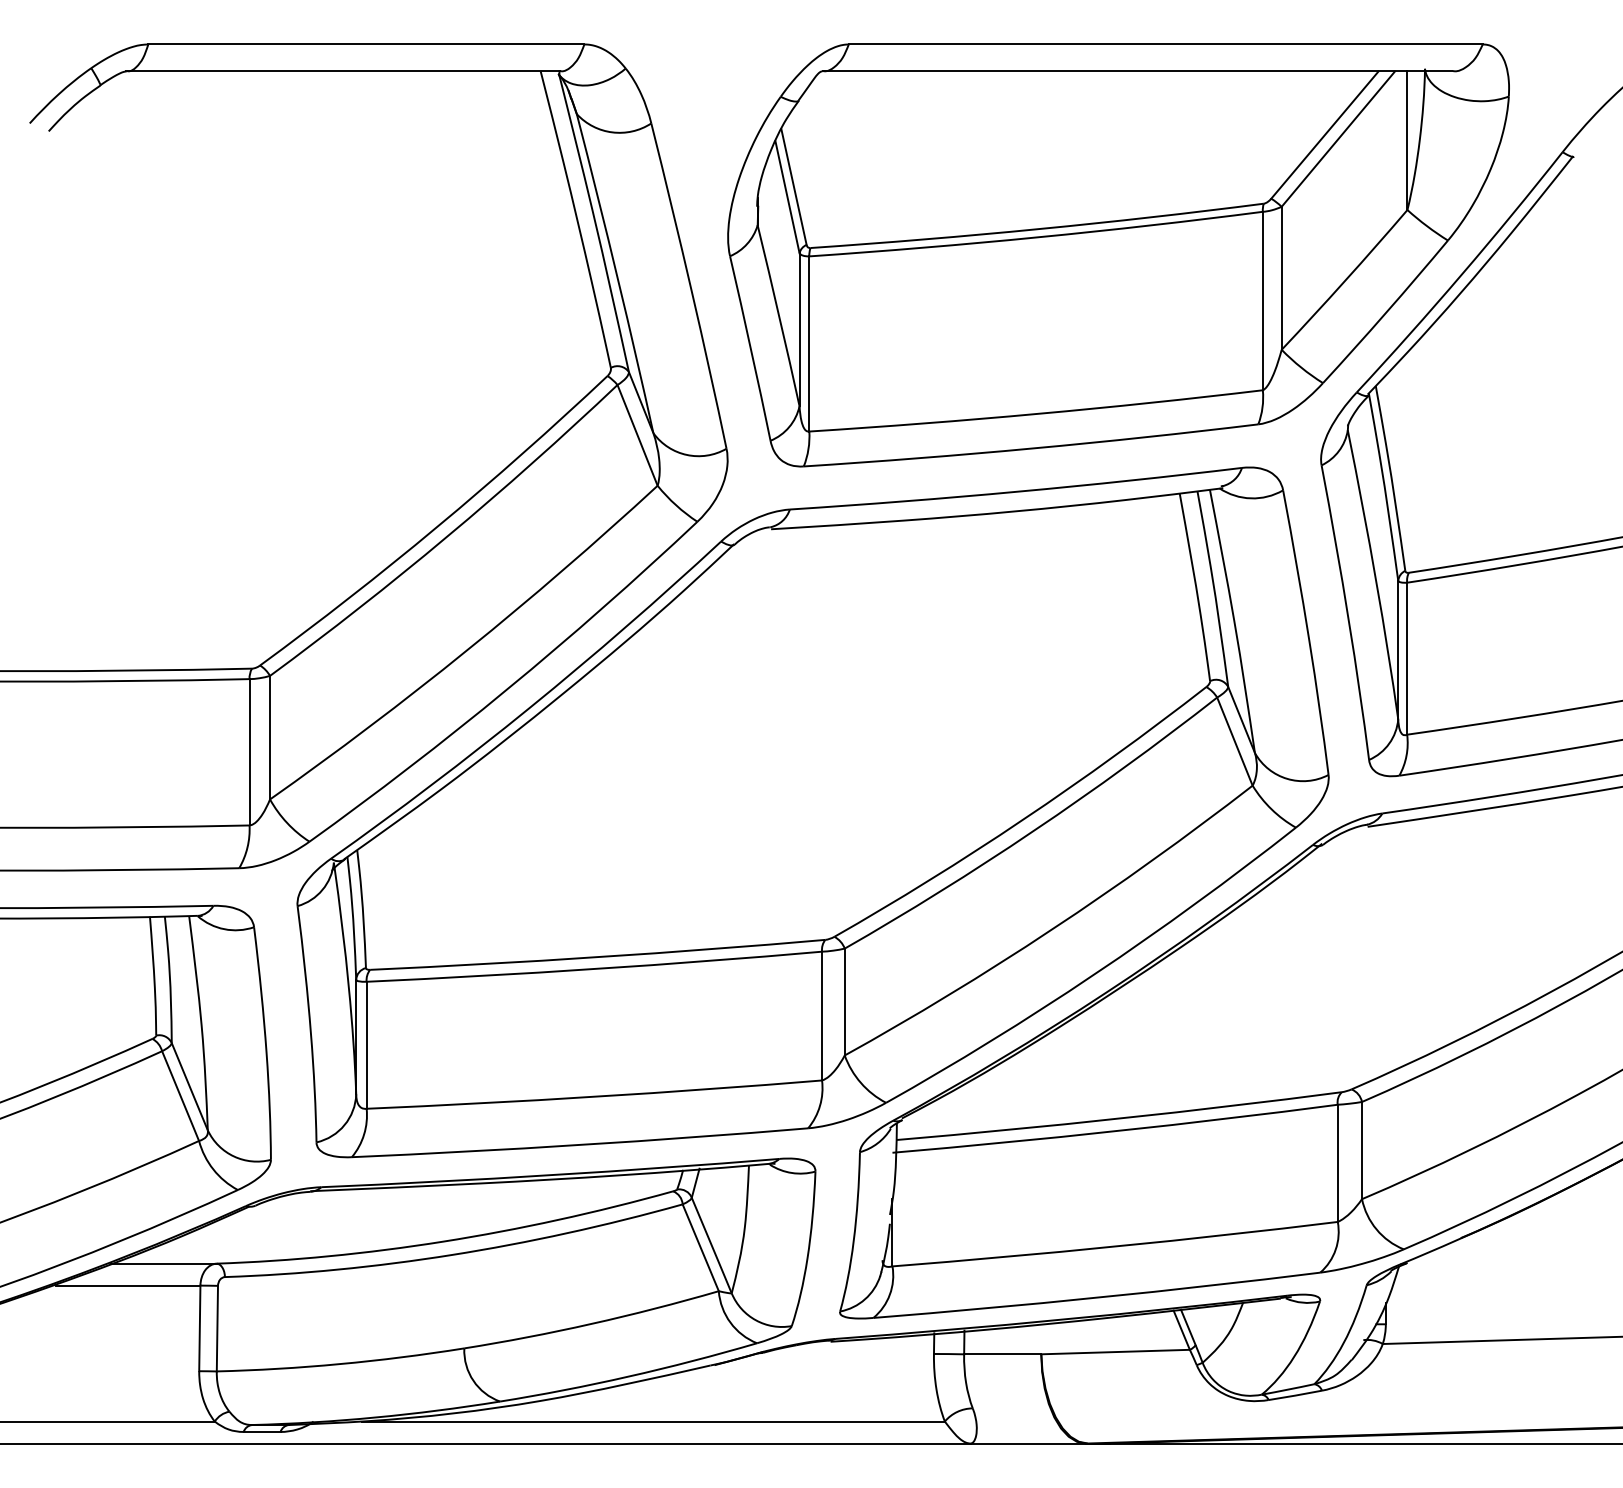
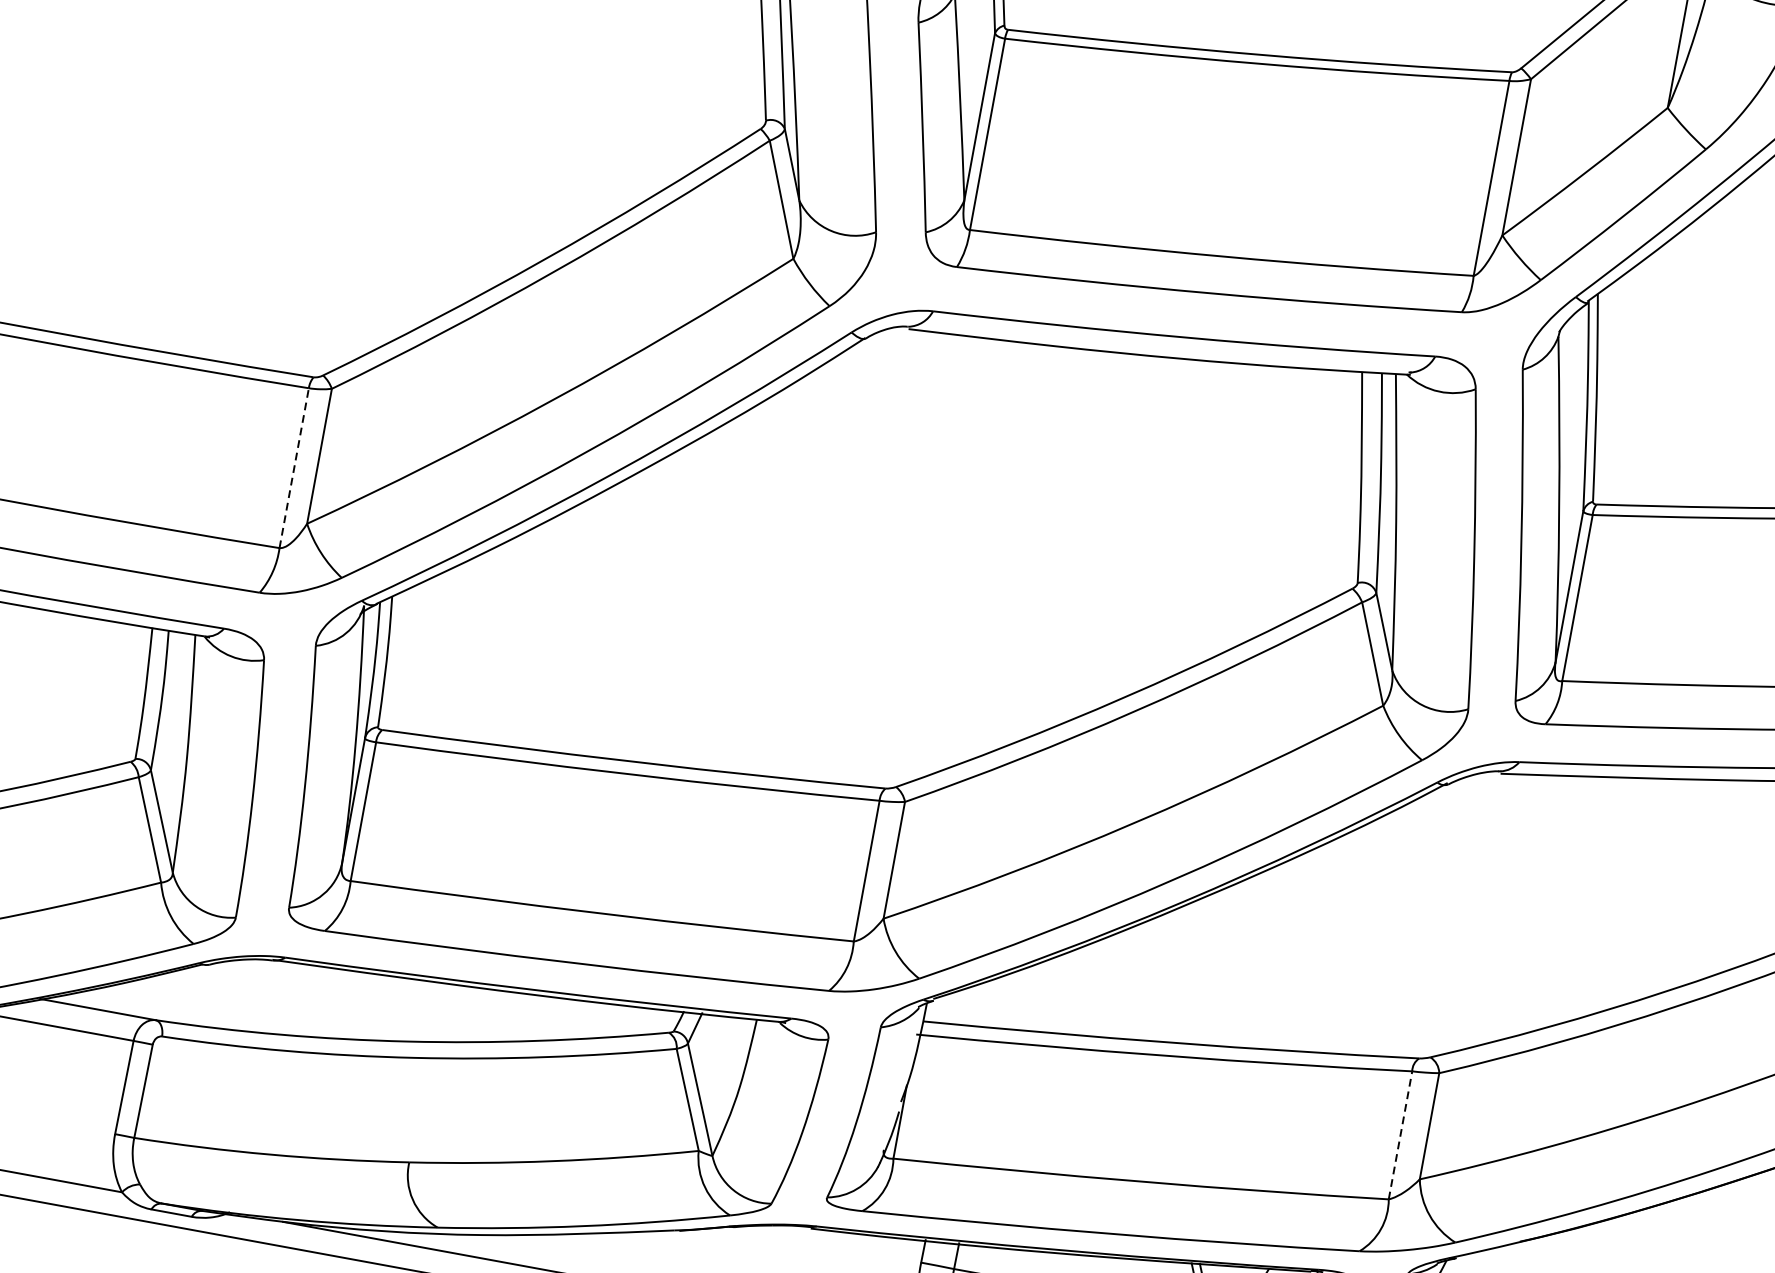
line: (249, 751) -> (294, 467), solid -> dashed
line: (1337, 1163) -> (1400, 1135), solid -> dashed

